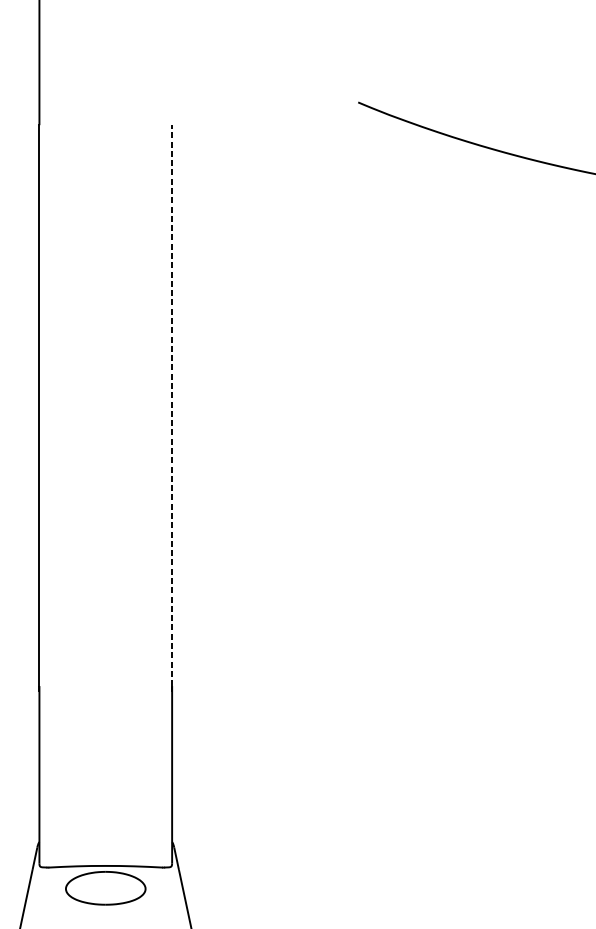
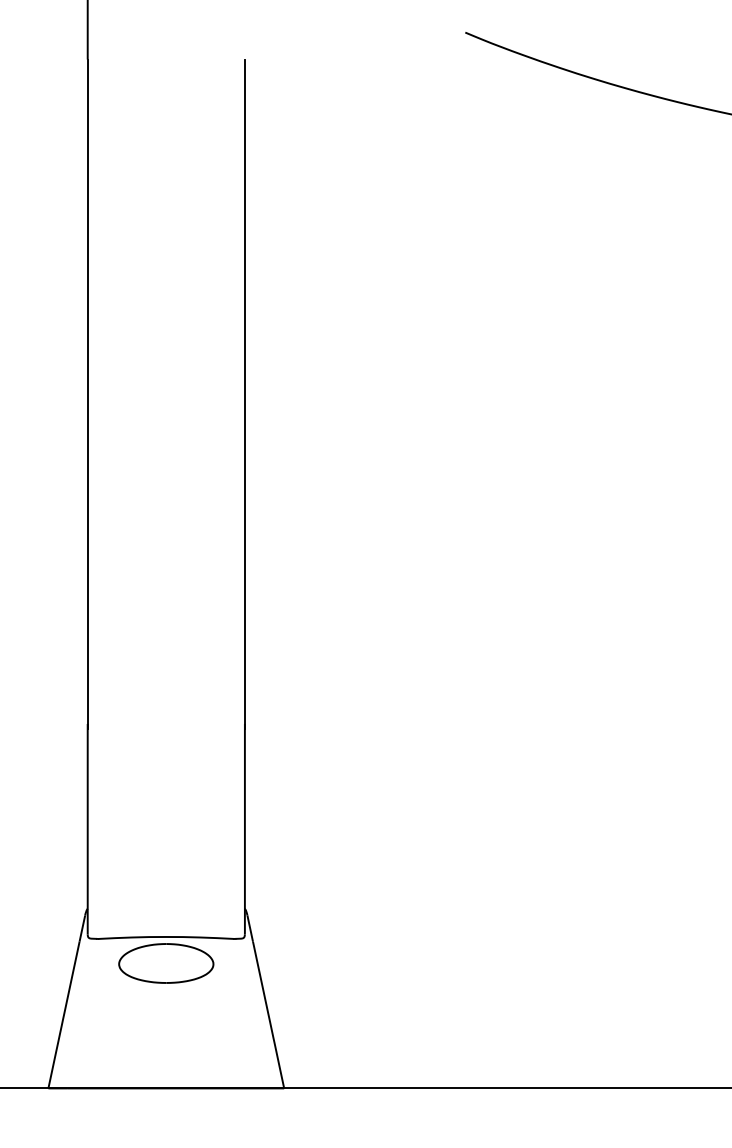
line: (171, 405) -> (244, 391), dashed -> solid

